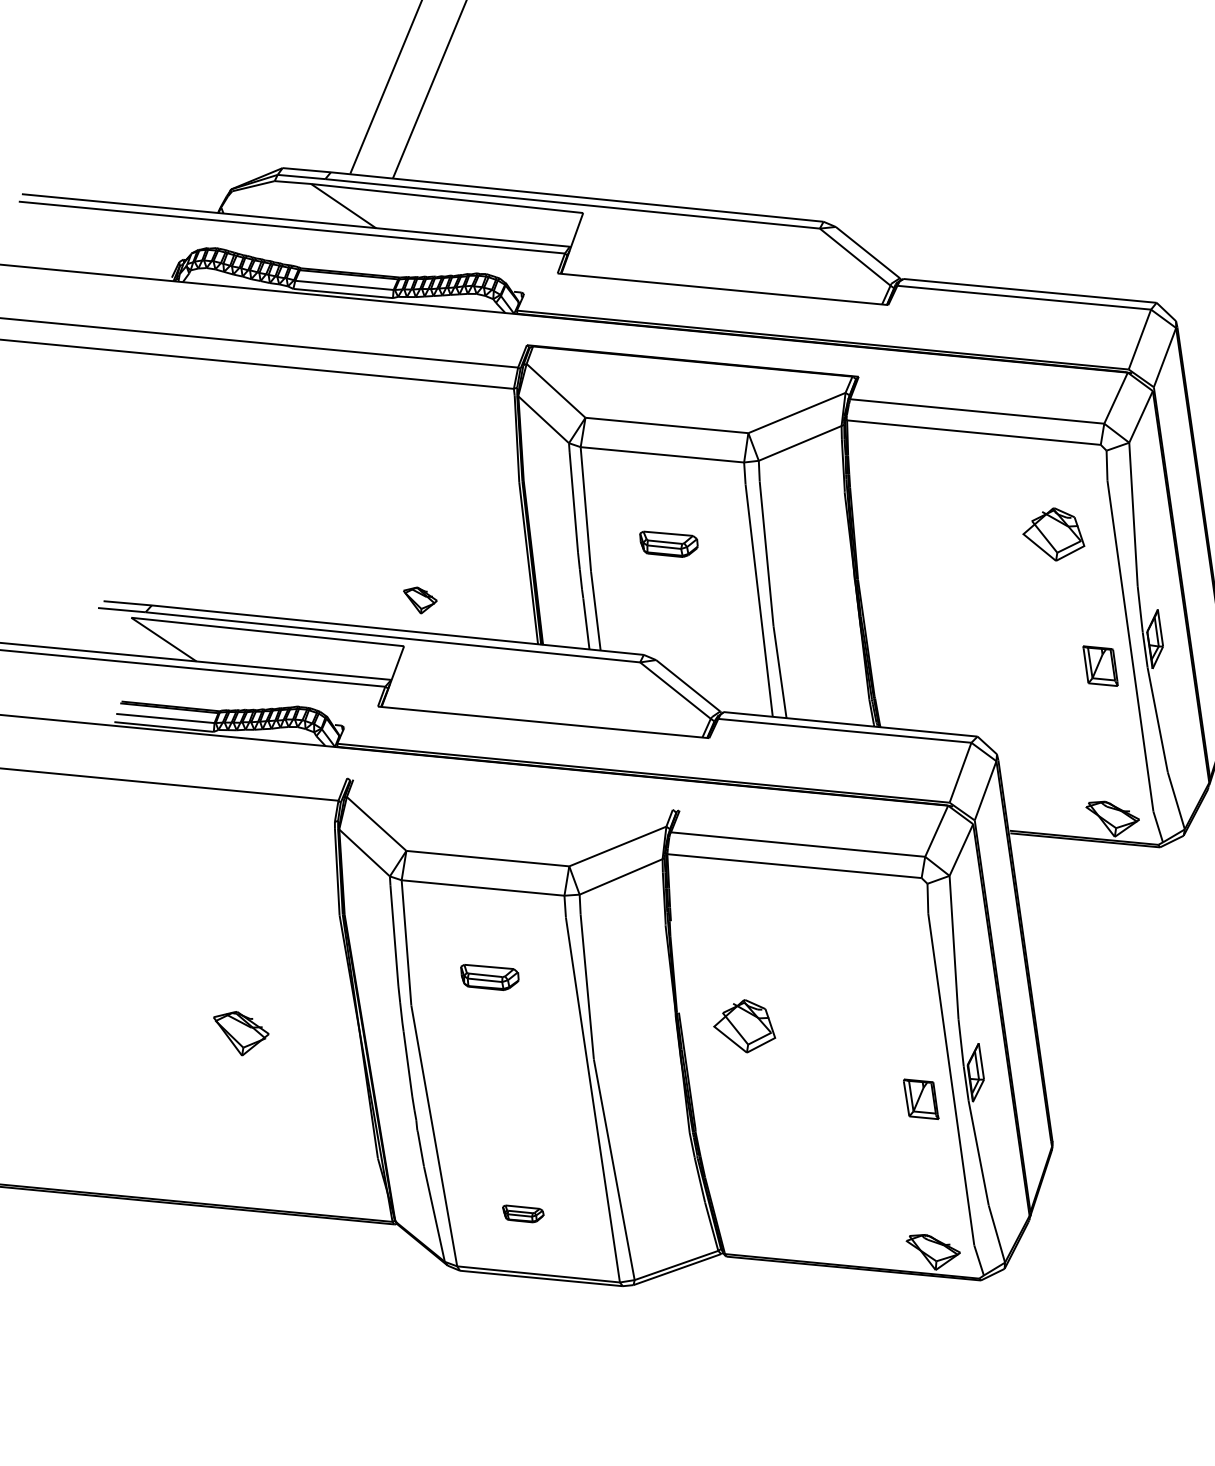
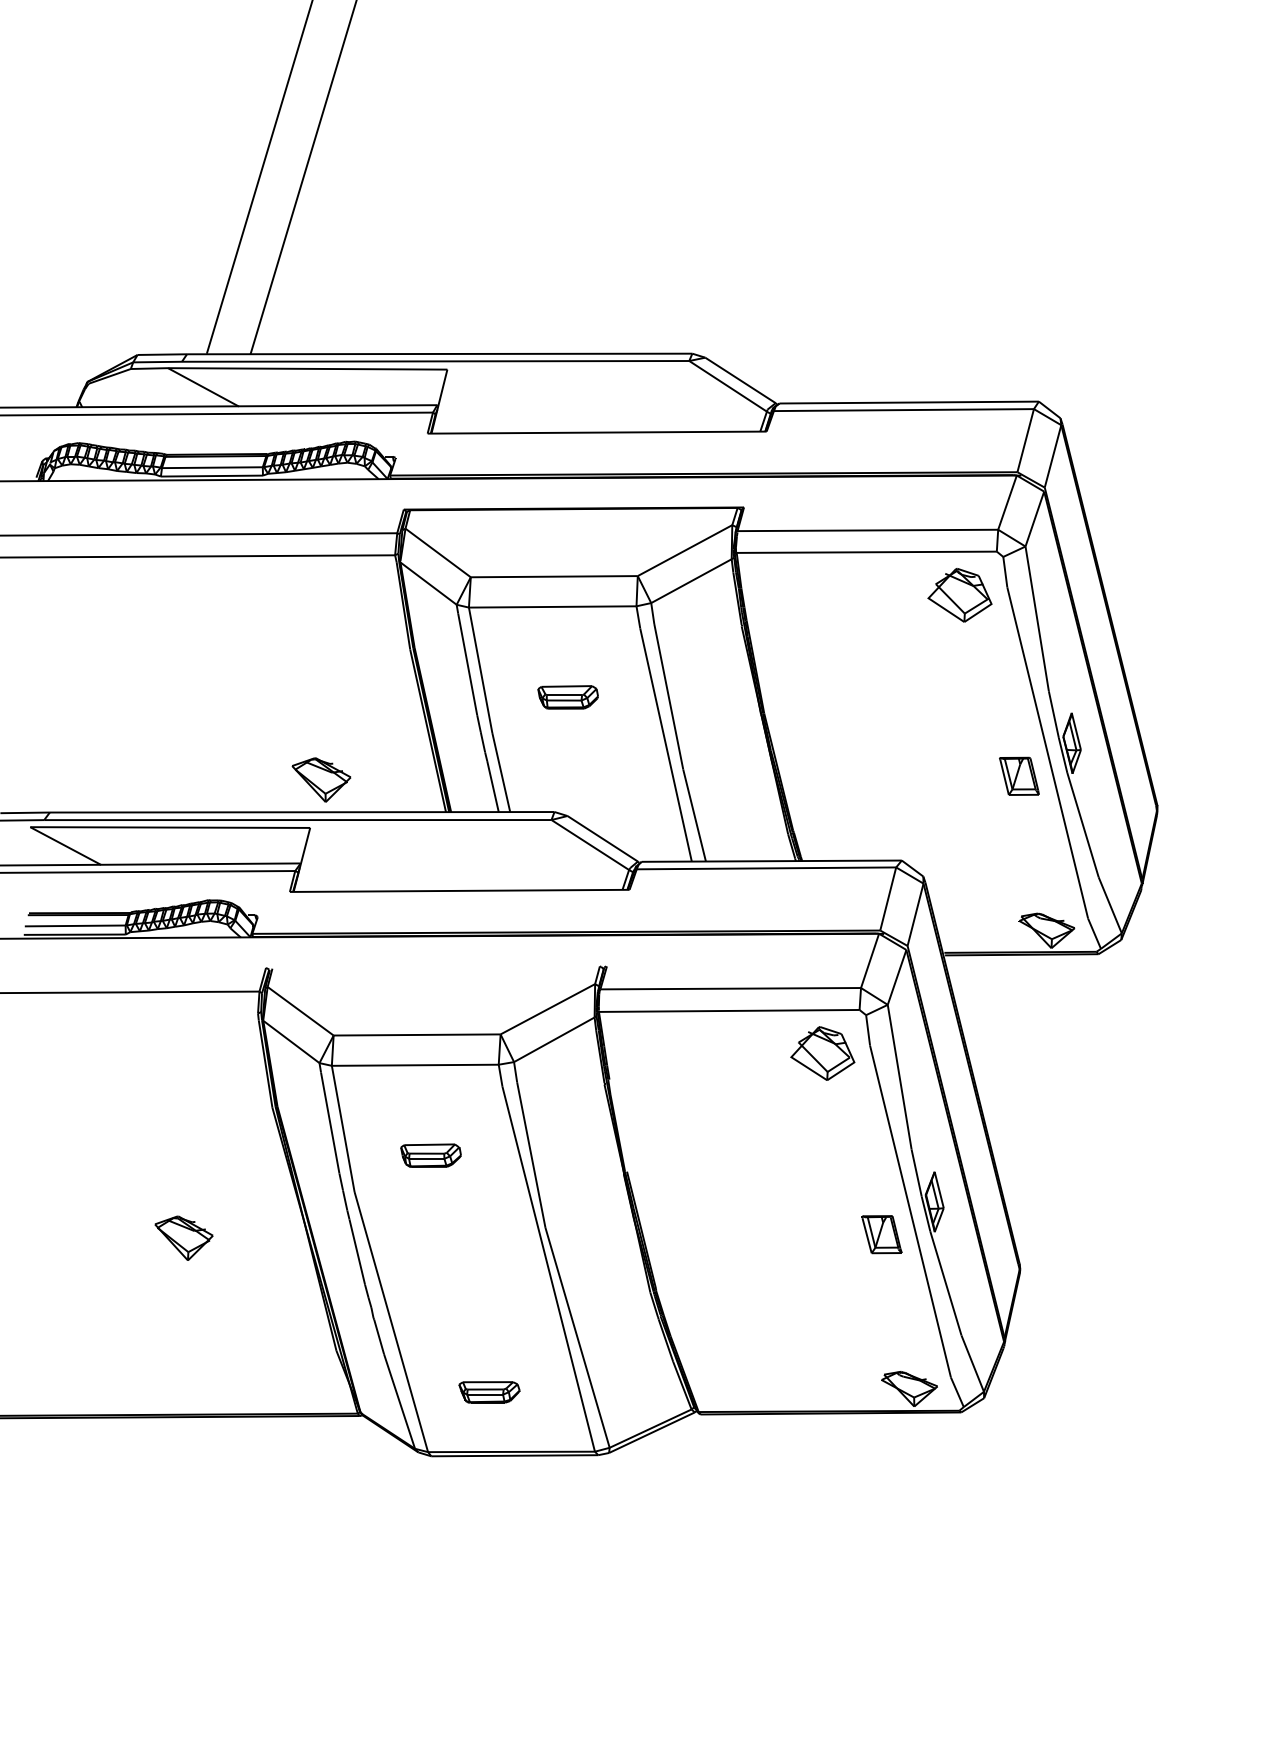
part: (1053, 534) -> (959, 595), moved
part: (419, 600) -> (321, 779), size x1.67
part: (744, 1026) -> (822, 1053), moved
part: (522, 1214) -> (489, 1392), size x1.43

